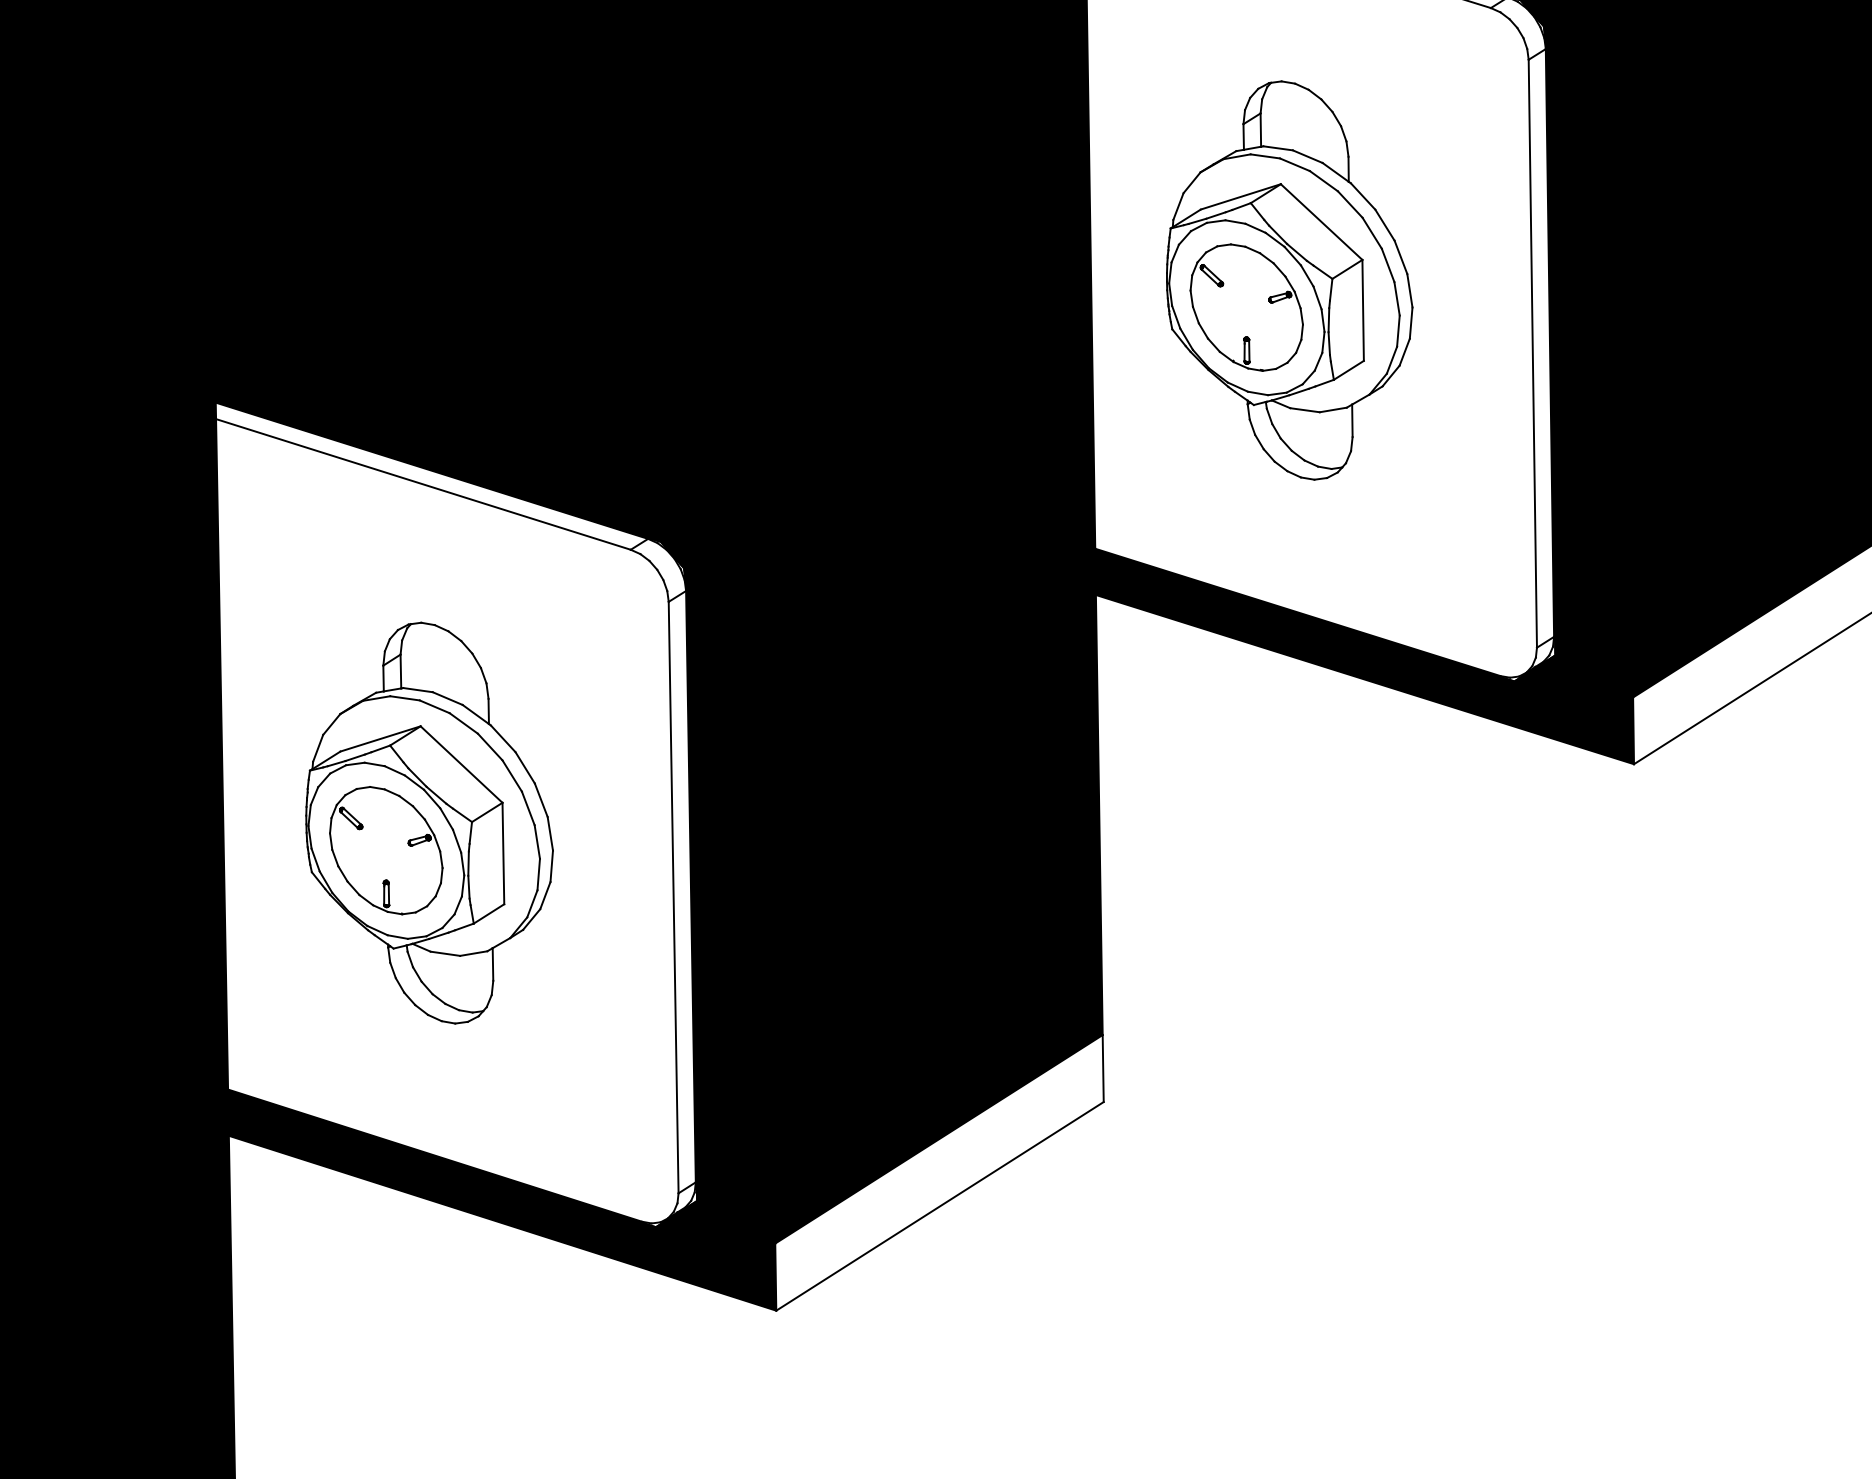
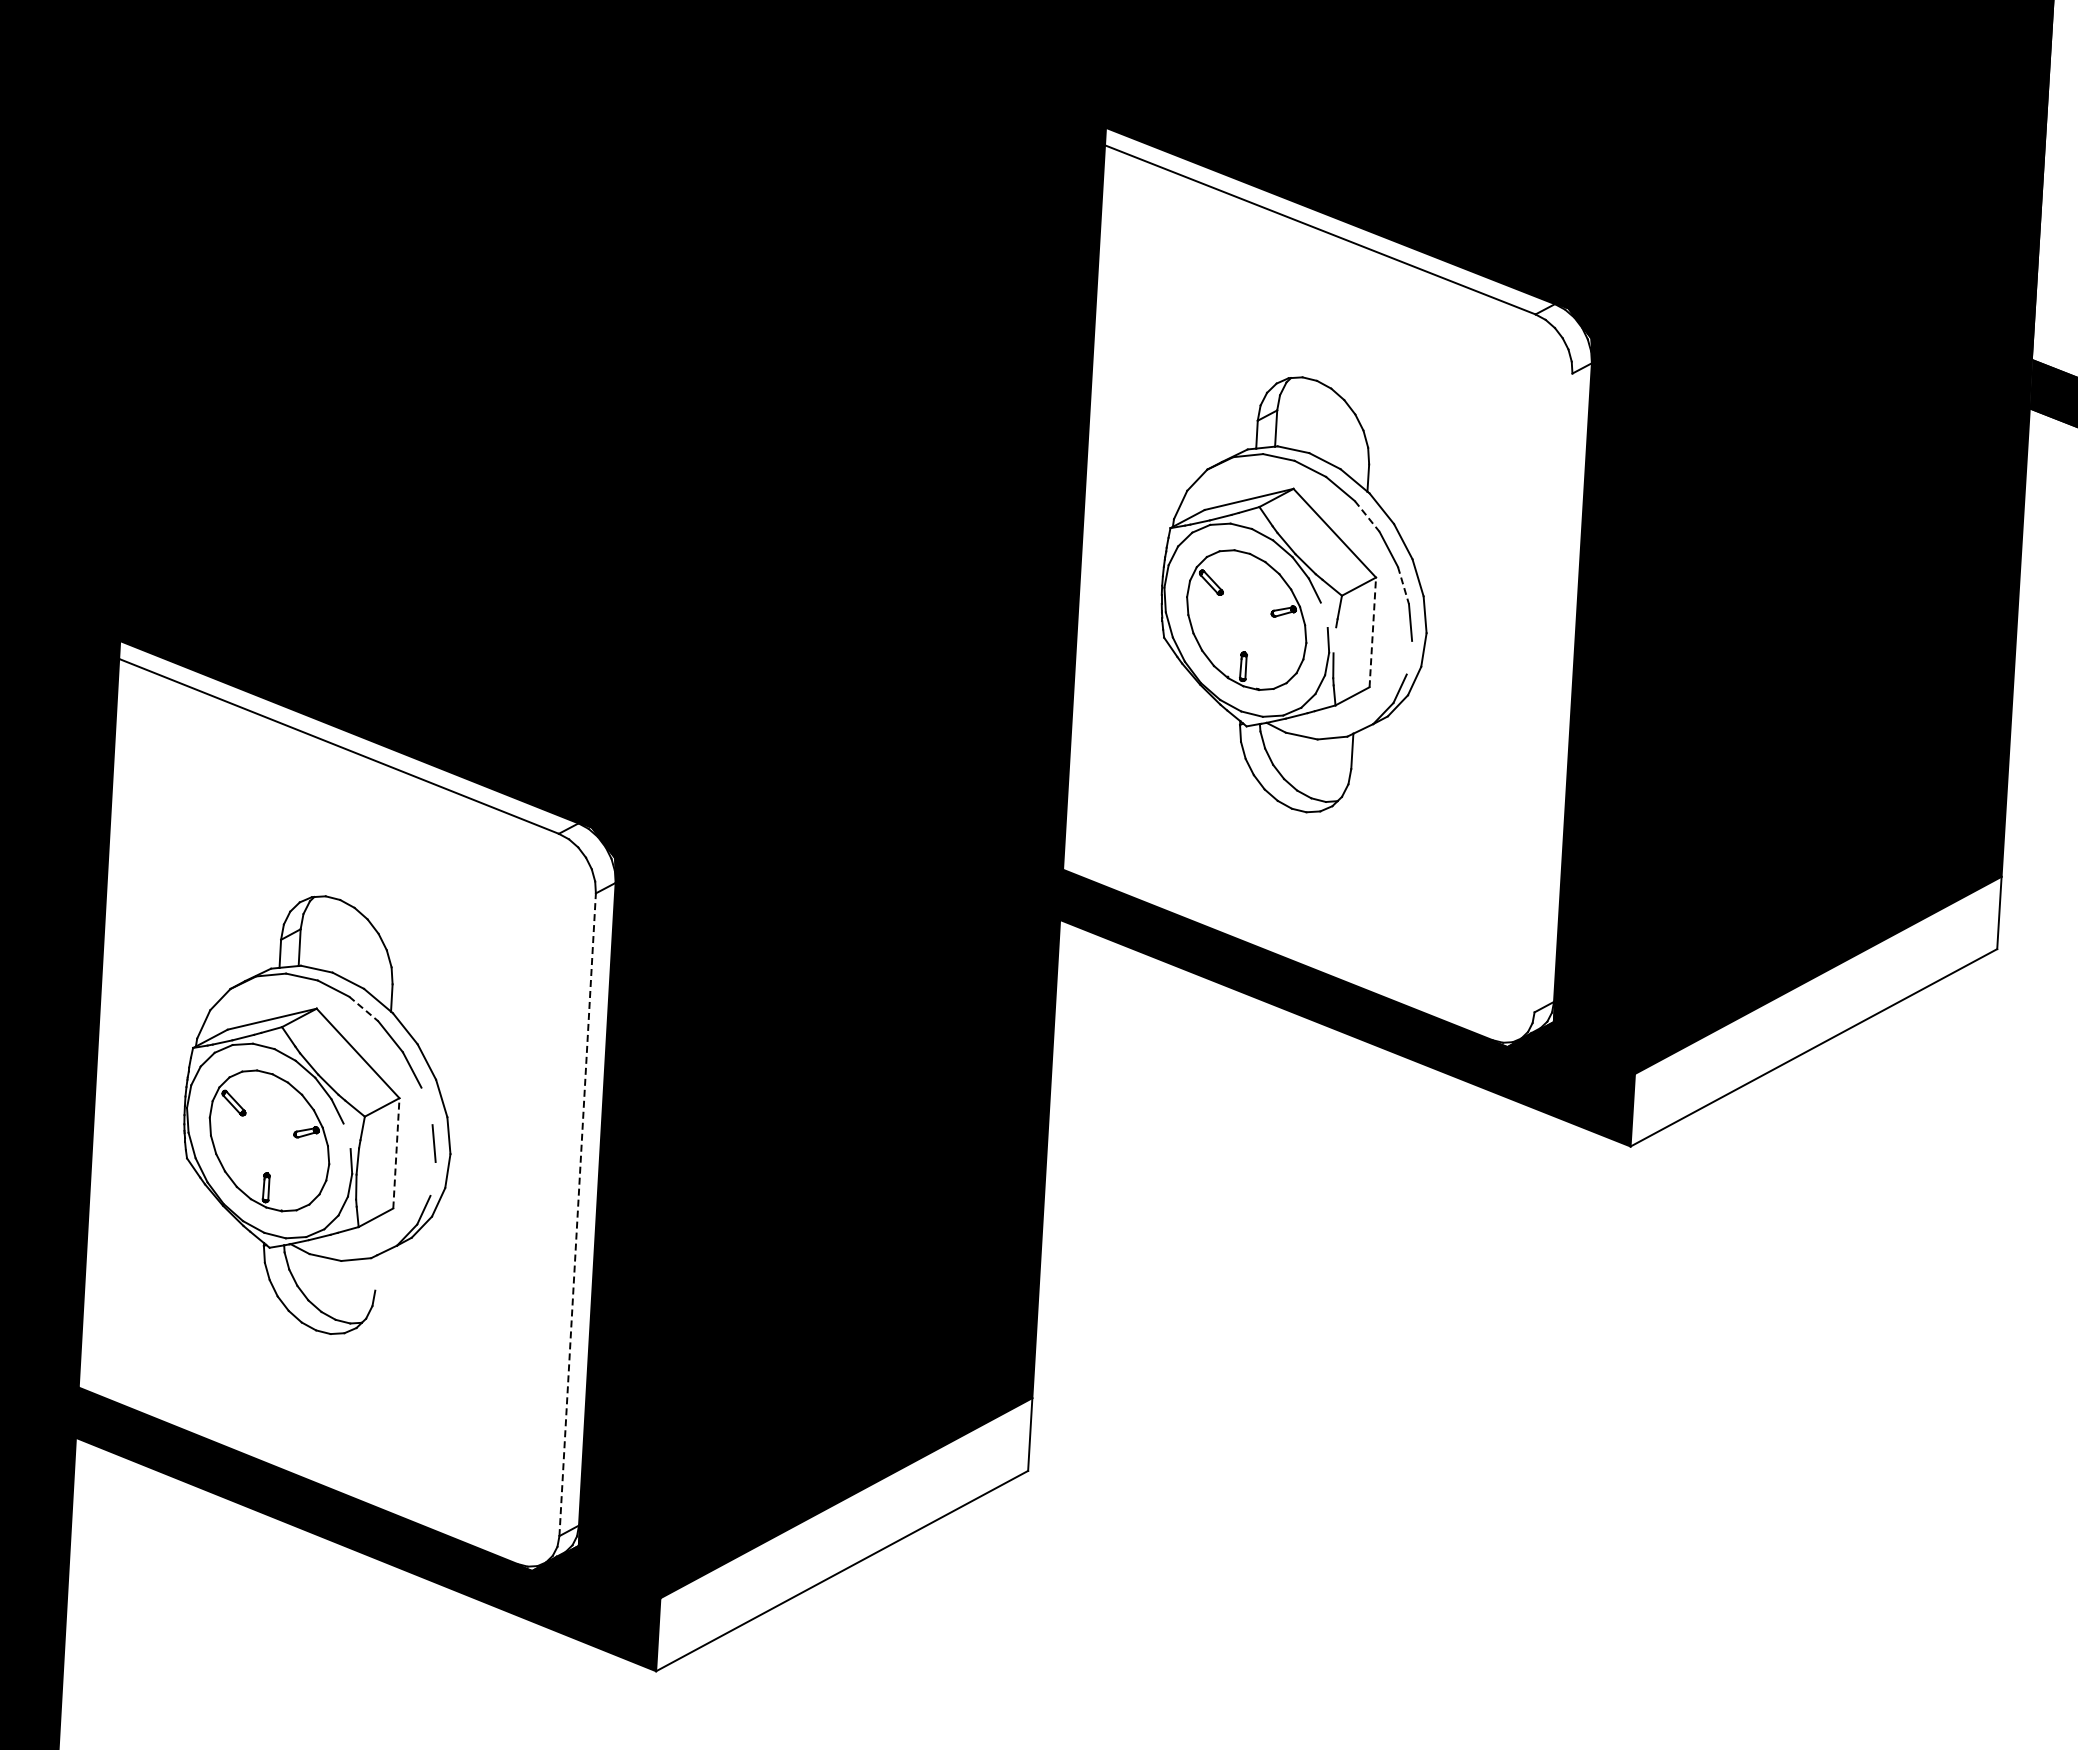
line: (1350, 204) -> (1367, 516), solid -> dashed
line: (1388, 266) -> (1403, 586), solid -> dashed
line: (1316, 297) -> (1323, 614), removed
line: (1362, 310) -> (1372, 632), solid -> dashed
line: (1328, 320) -> (1334, 640), removed
line: (1398, 330) -> (1409, 657), removed
line: (1532, 353) -> (1553, 692), removed
line: (463, 723) -> (363, 1008), solid -> dashed
line: (527, 808) -> (426, 1106), removed
line: (456, 841) -> (346, 1136), removed
line: (503, 852) -> (396, 1152), solid -> dashed
line: (538, 874) -> (432, 1178), removed
line: (673, 897) -> (577, 1214), solid -> dashed
line: (493, 964) -> (376, 1272), removed

